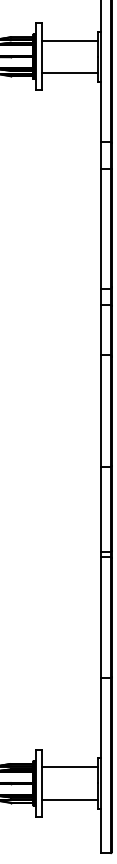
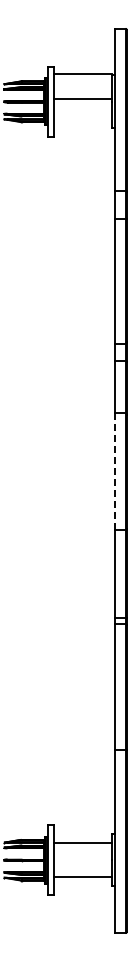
line: (70, 40) -> (83, 73), moved
line: (70, 72) -> (83, 98), moved
line: (100, 411) -> (115, 472), solid -> dashed

